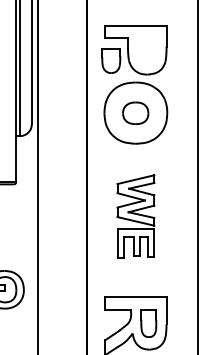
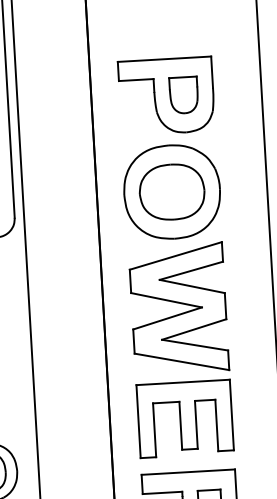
part: (111, 60) -> (184, 94), moved
part: (135, 113) -> (171, 192), size x1.67
part: (135, 216) -> (180, 349), size x1.67

